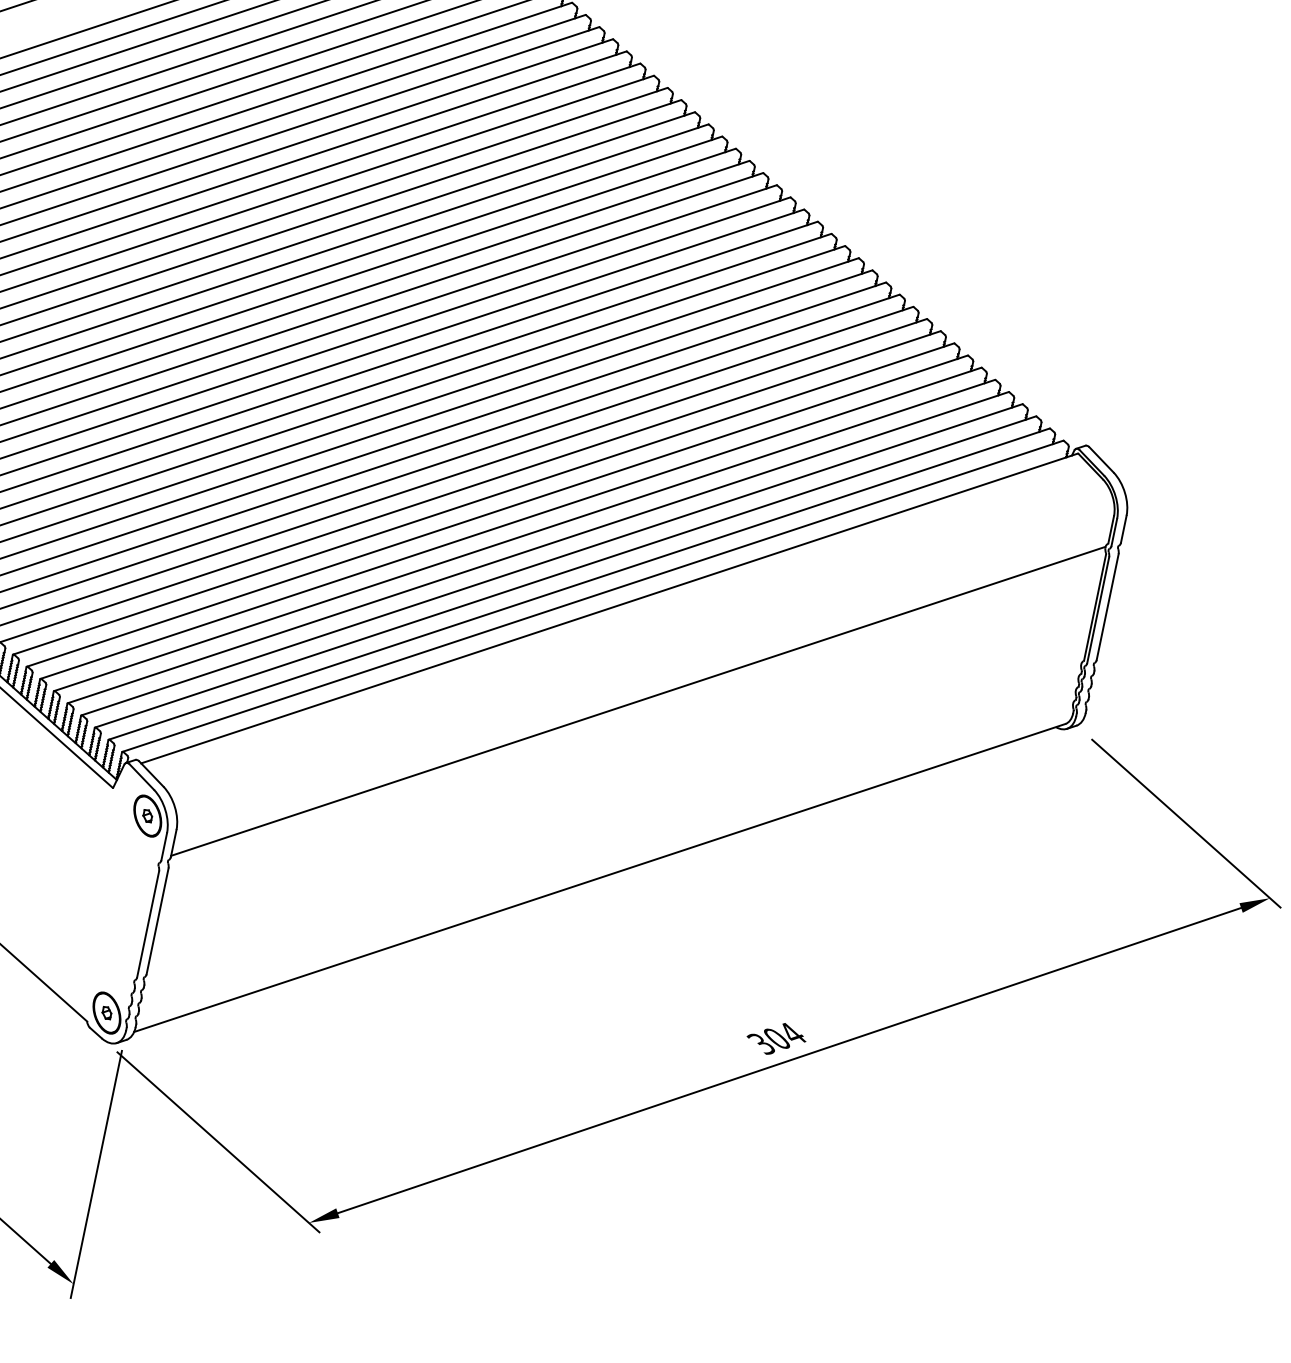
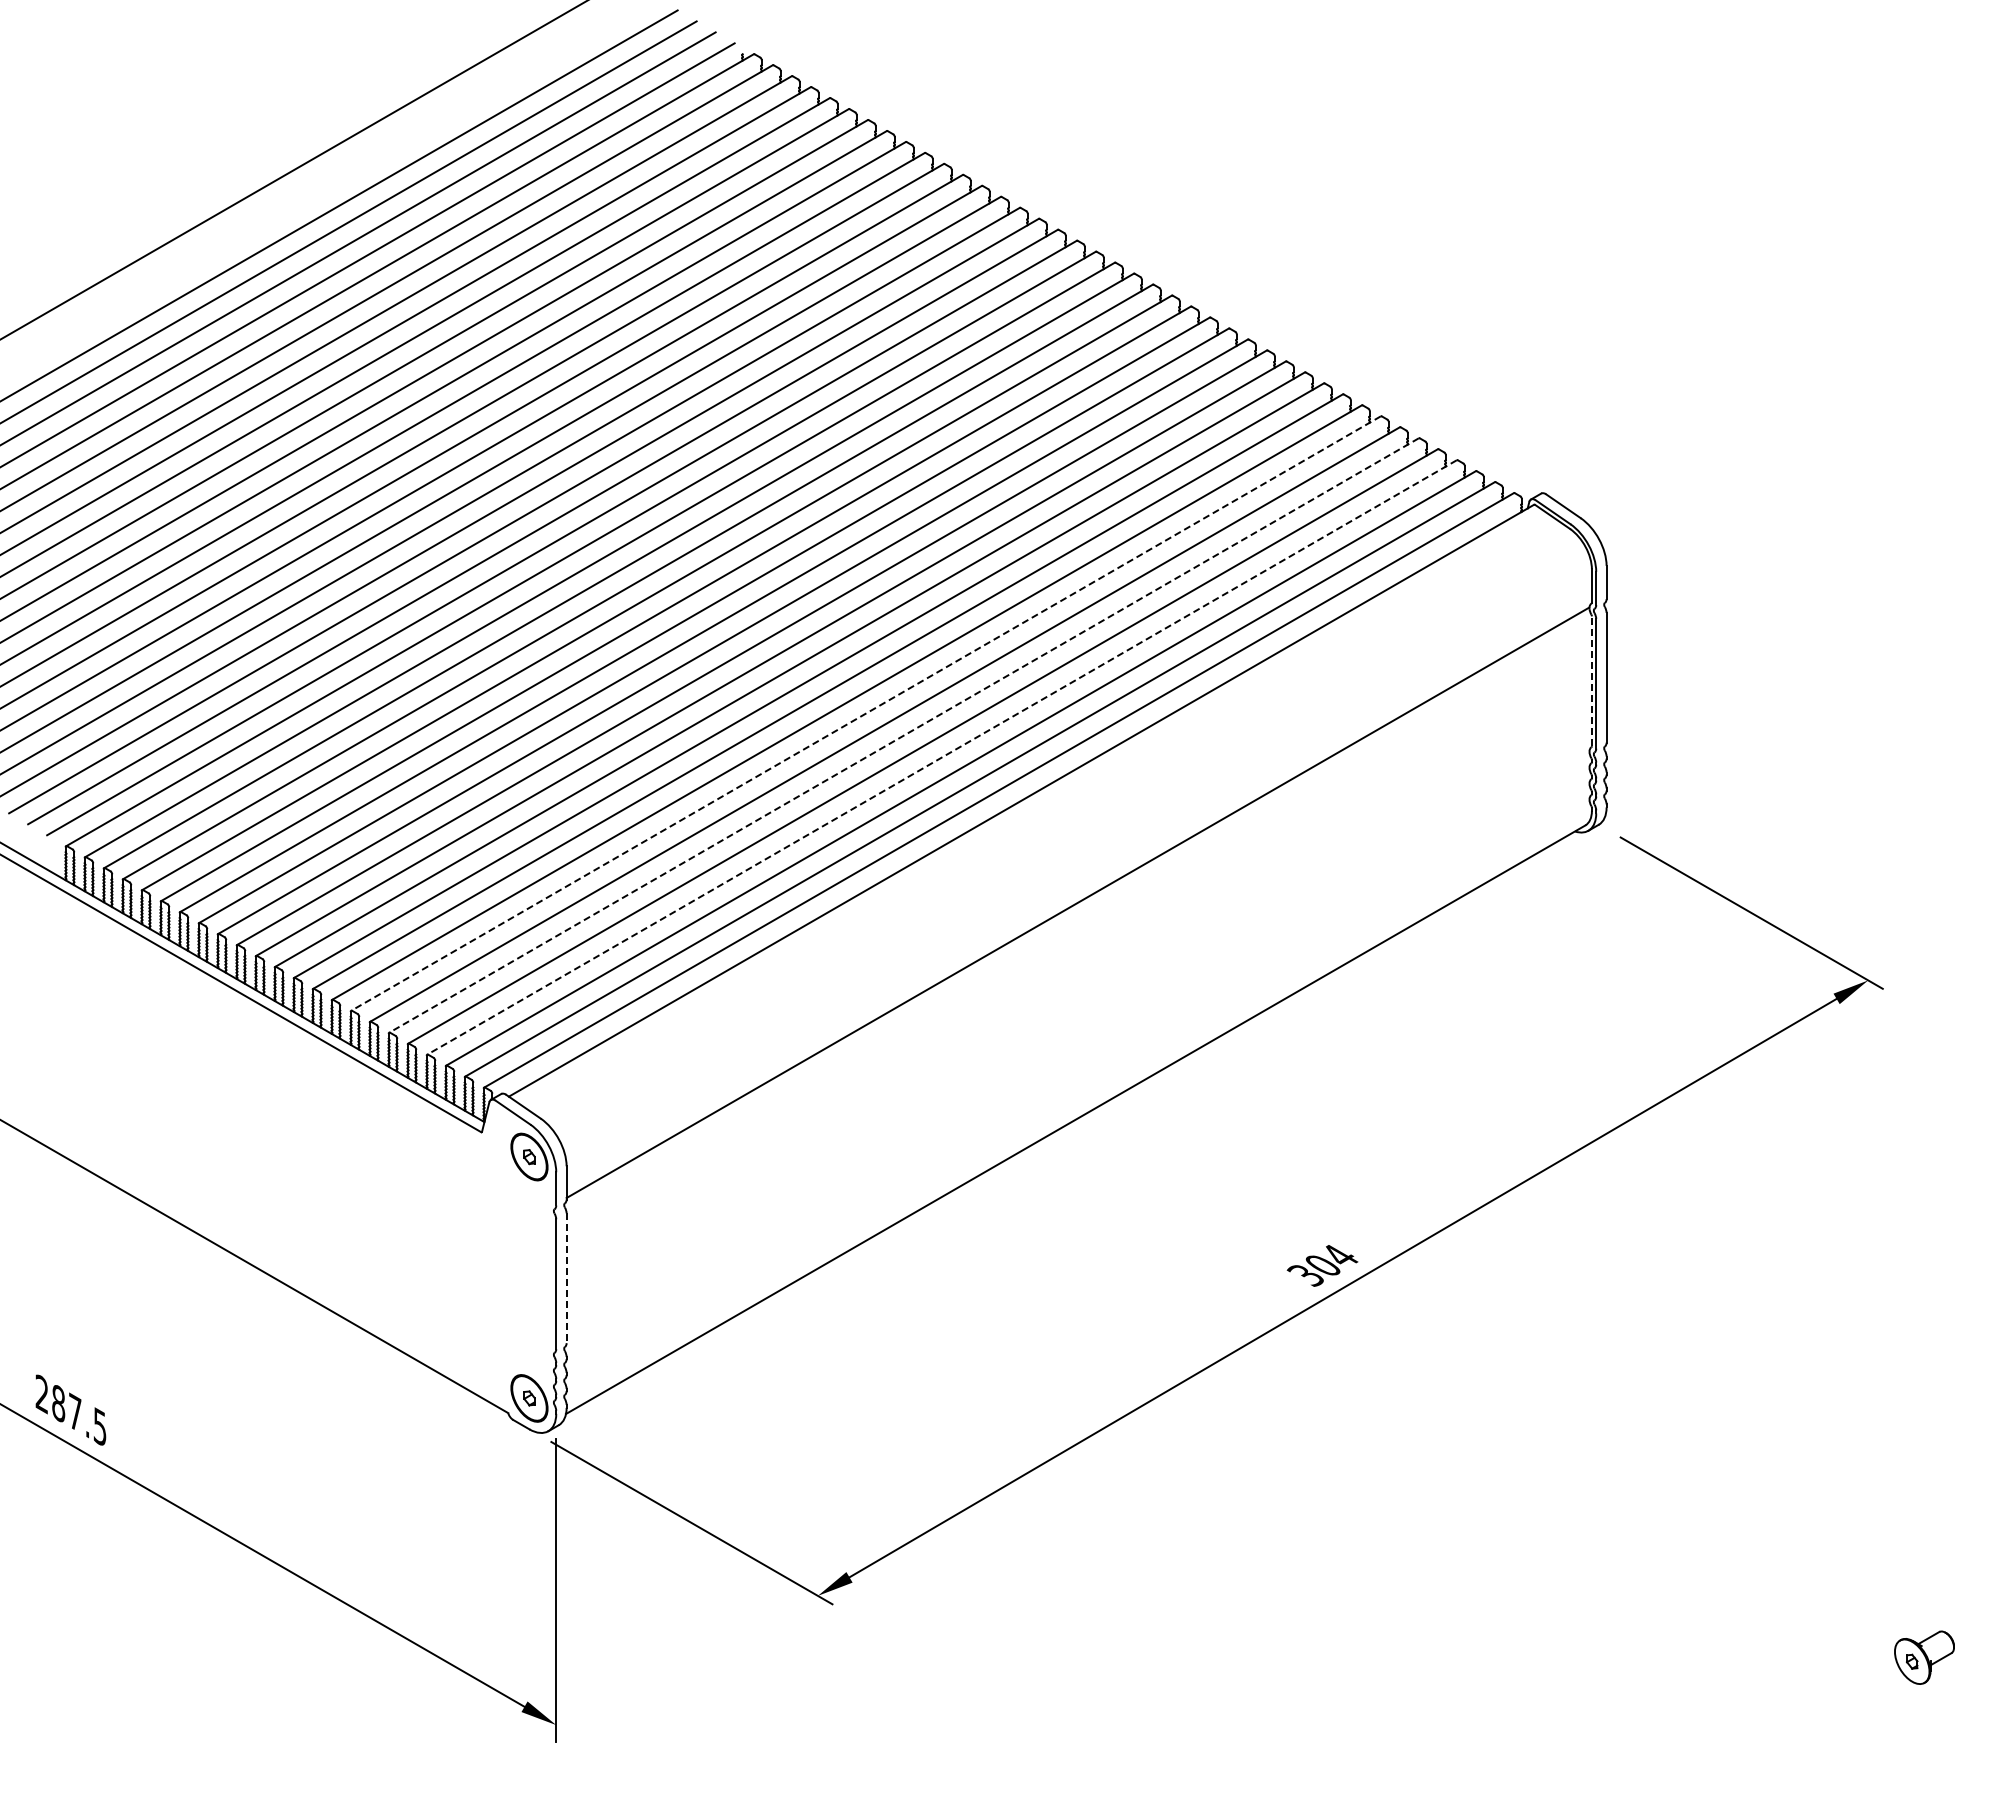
line: (496, 510) -> (865, 713), solid -> dashed
line: (524, 535) -> (903, 735), solid -> dashed
line: (551, 559) -> (941, 757), solid -> dashed
line: (1094, 607) -> (1591, 681), solid -> dashed
line: (157, 921) -> (566, 1278), solid -> dashed

